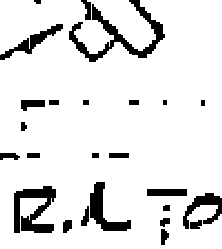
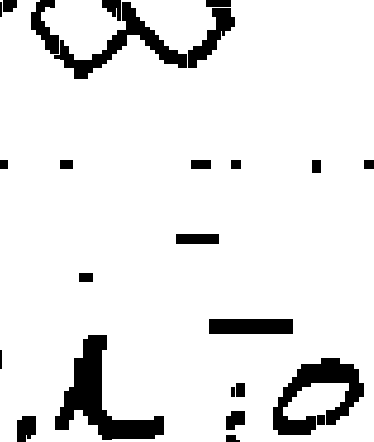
line: (133, 102) -> (200, 164), moved
line: (118, 155) -> (195, 239), moved
line: (166, 192) -> (249, 327), moved

